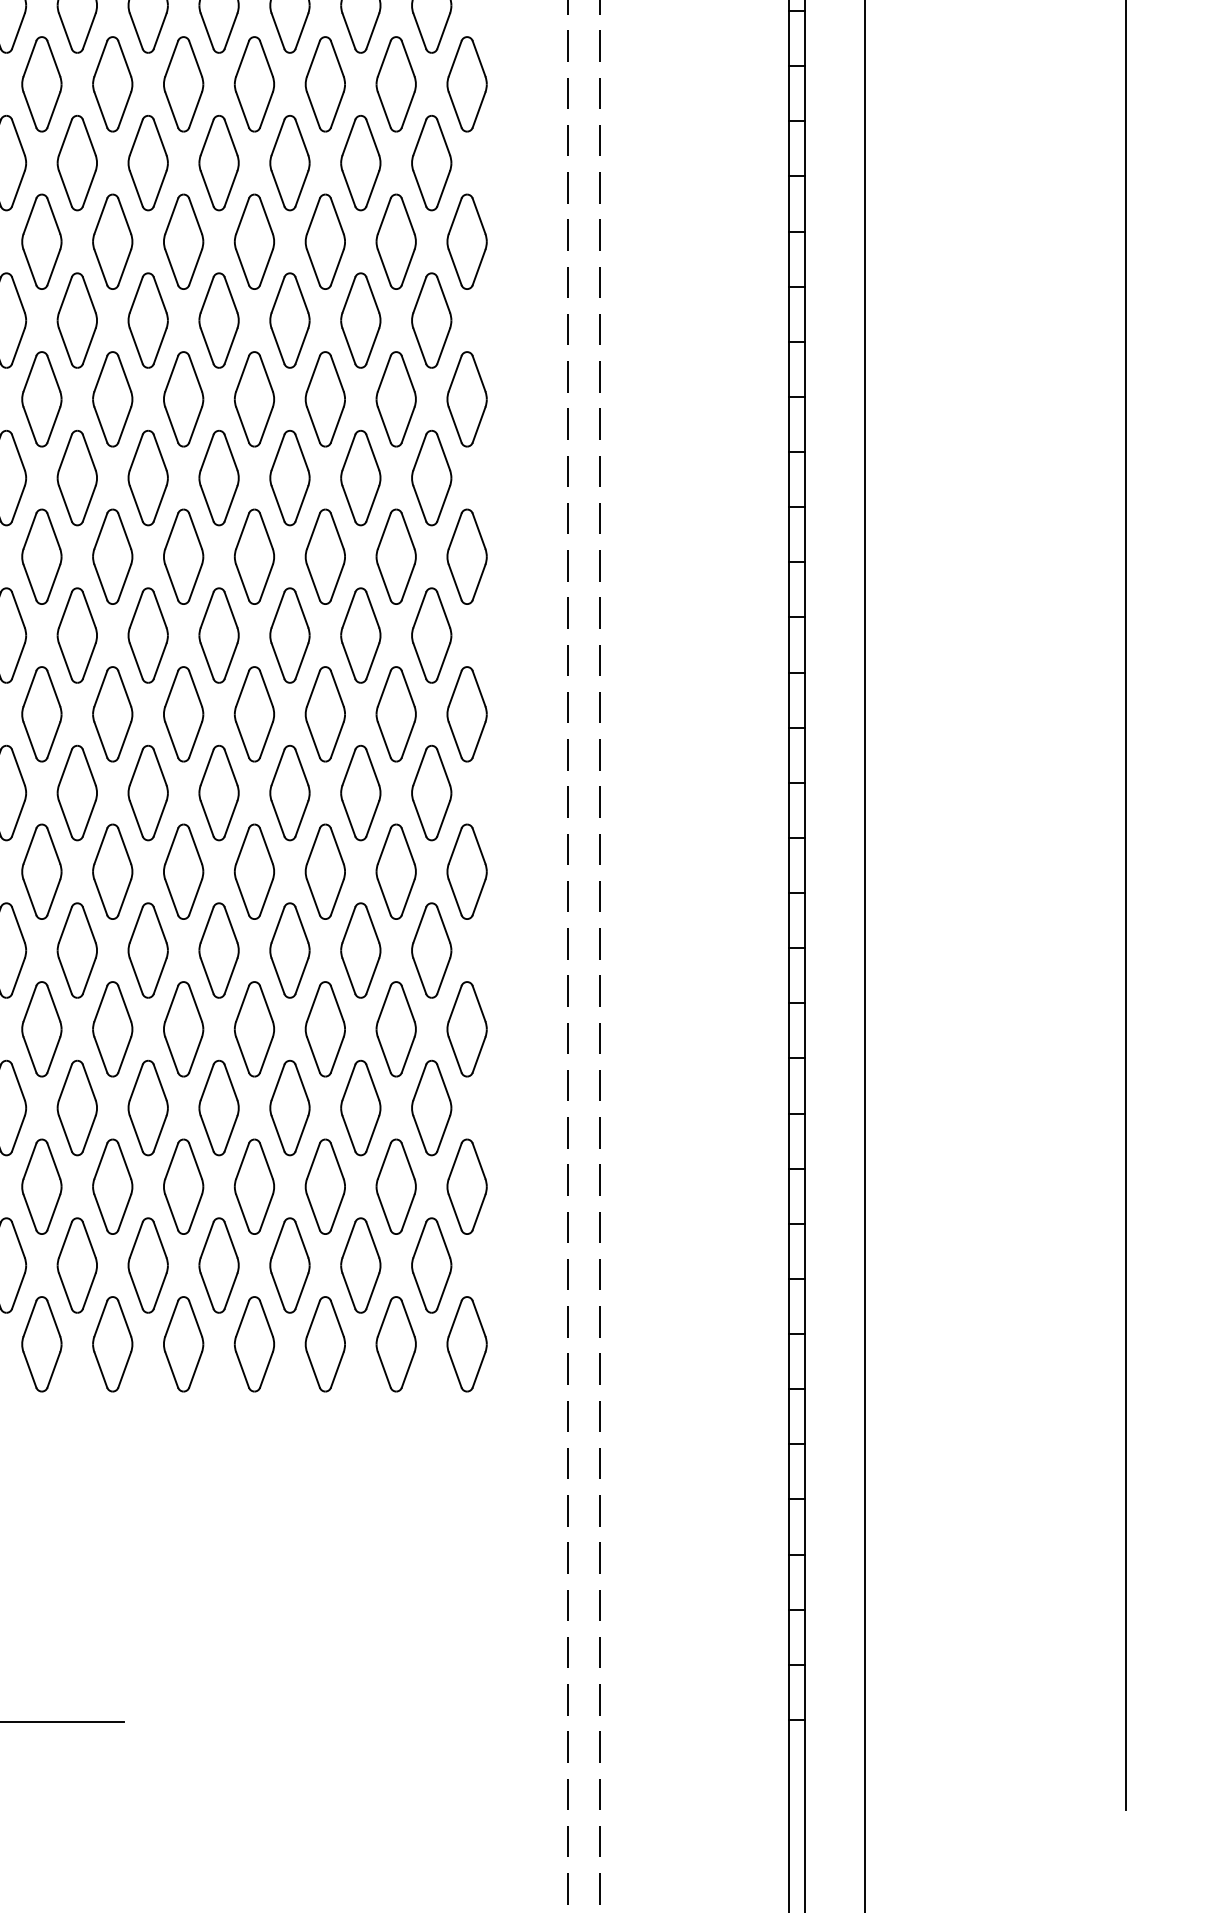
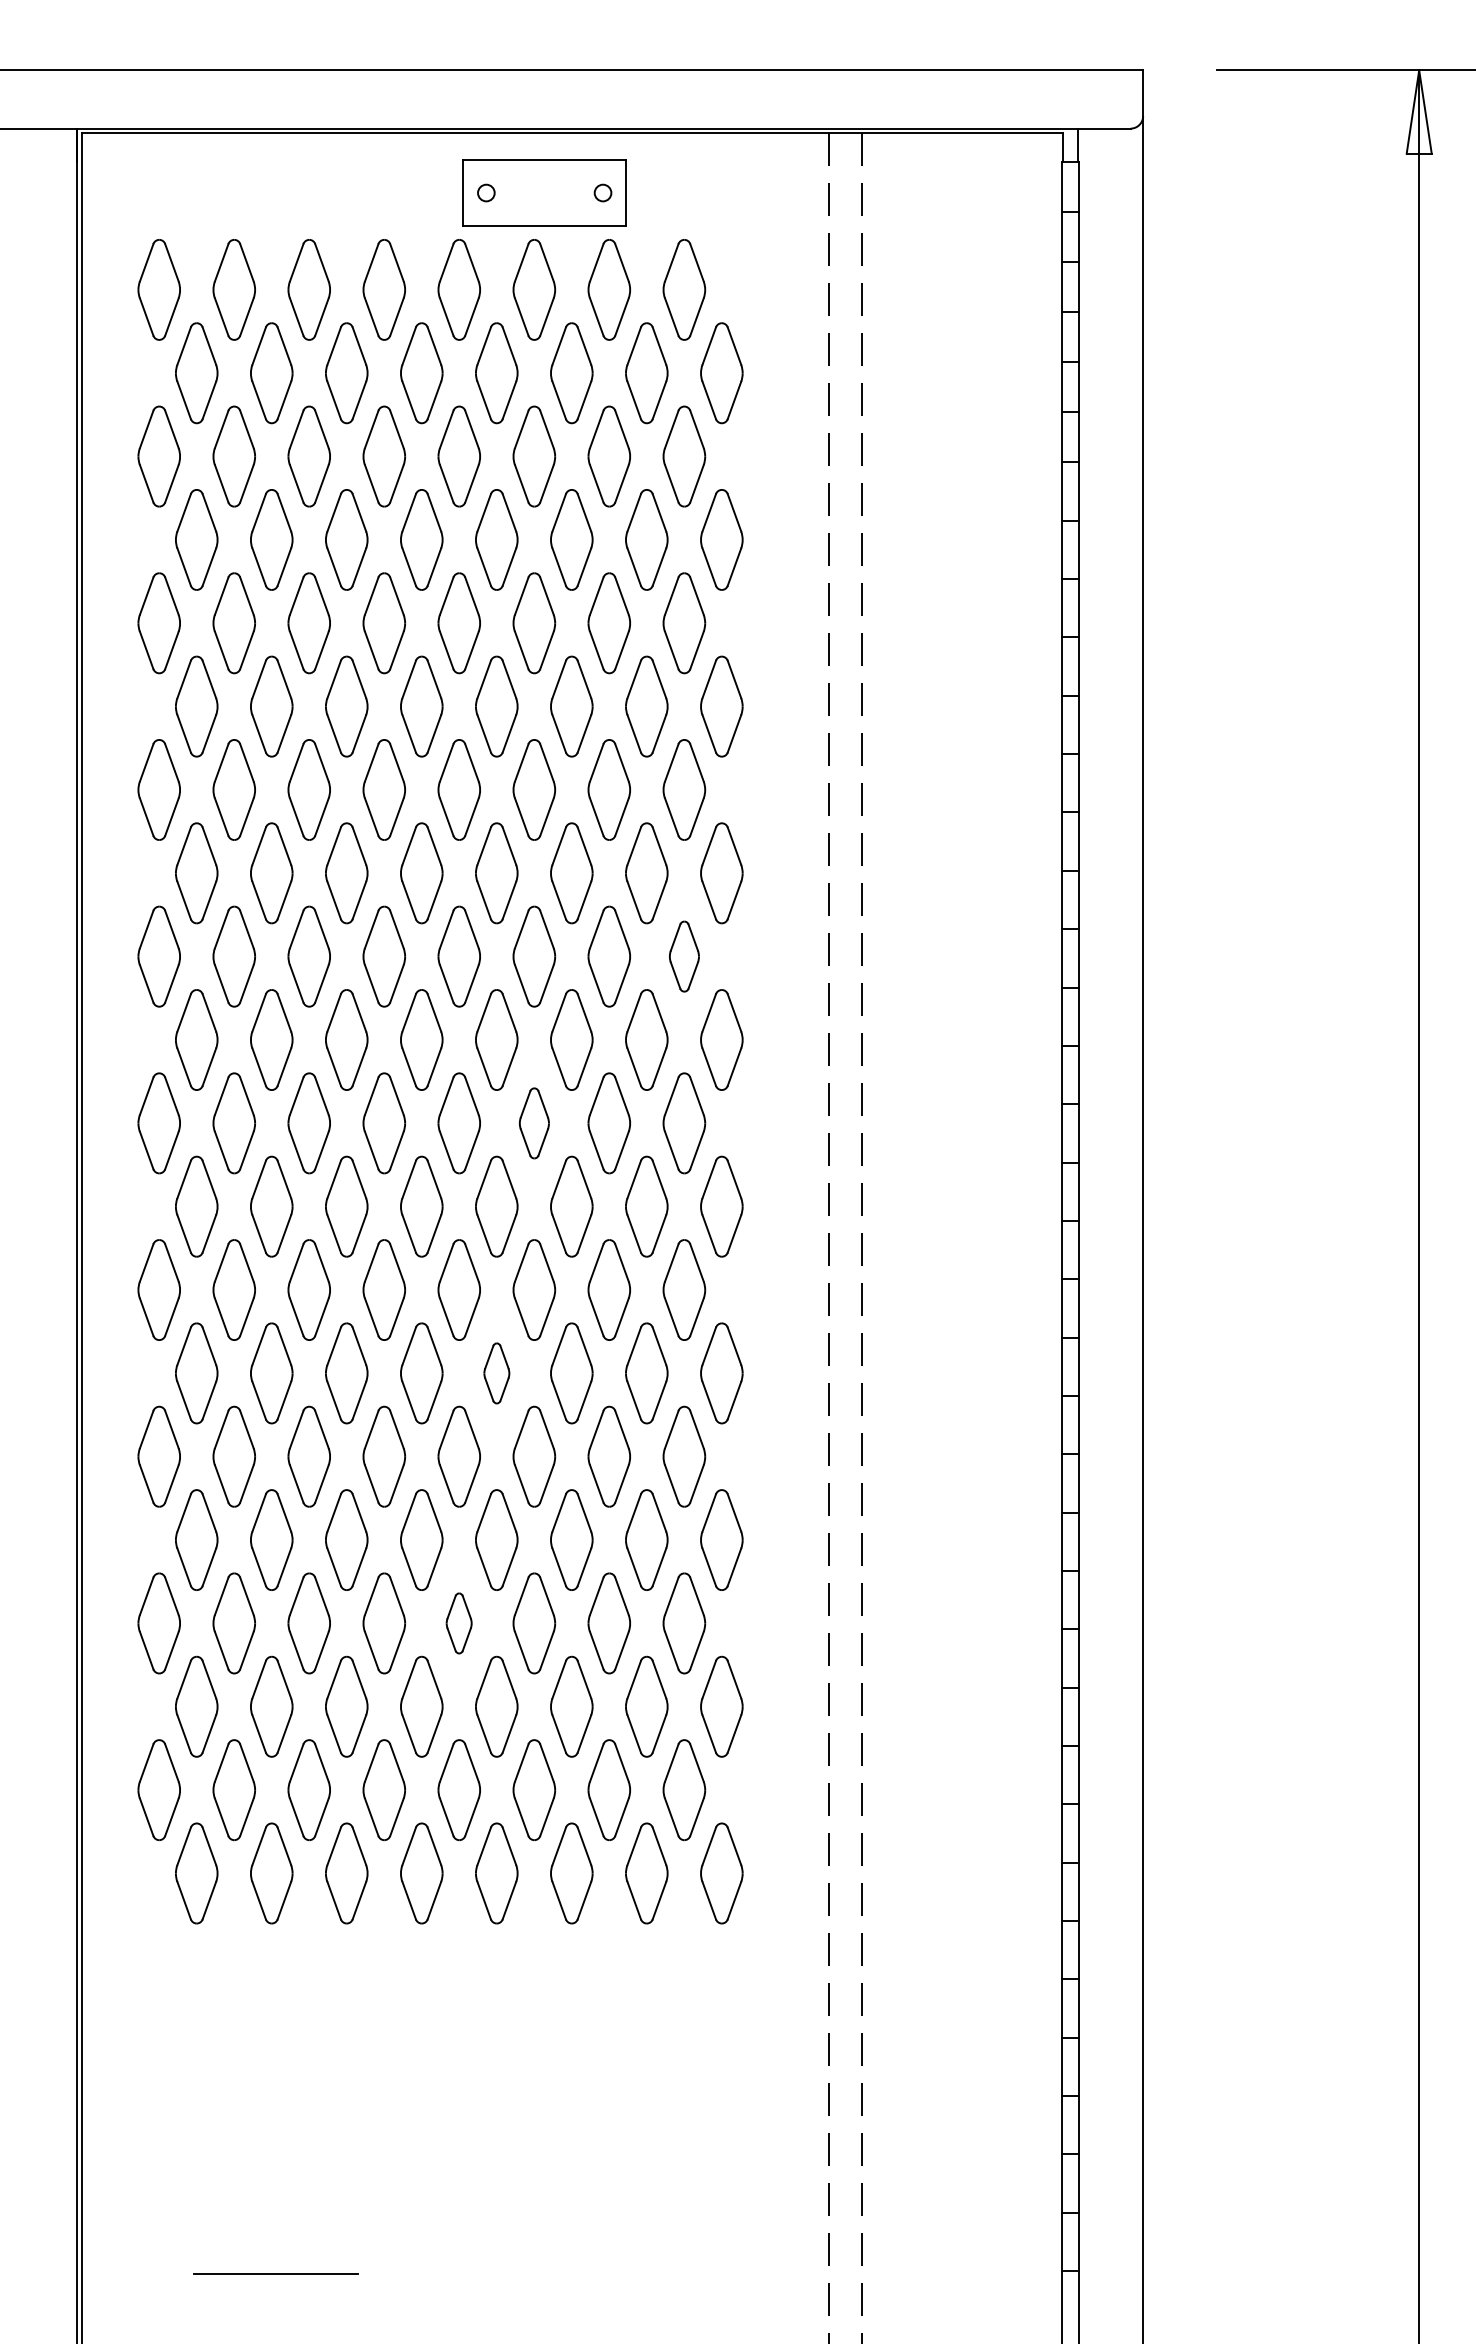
part: (431, 477) -> (684, 956), size x0.7
part: (290, 635) -> (534, 1123), size x0.7
part: (254, 871) -> (496, 1373), size x0.6
part: (218, 1108) -> (458, 1623), size x0.6

